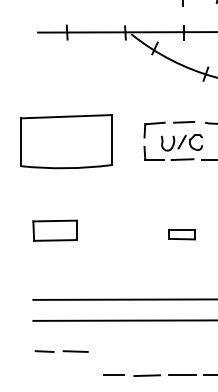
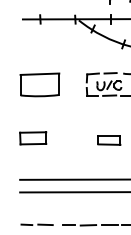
part: (65, 141) -> (39, 84), size x0.71
part: (182, 234) -> (109, 140), size x1.43
line: (62, 350) -> (37, 224), moved

